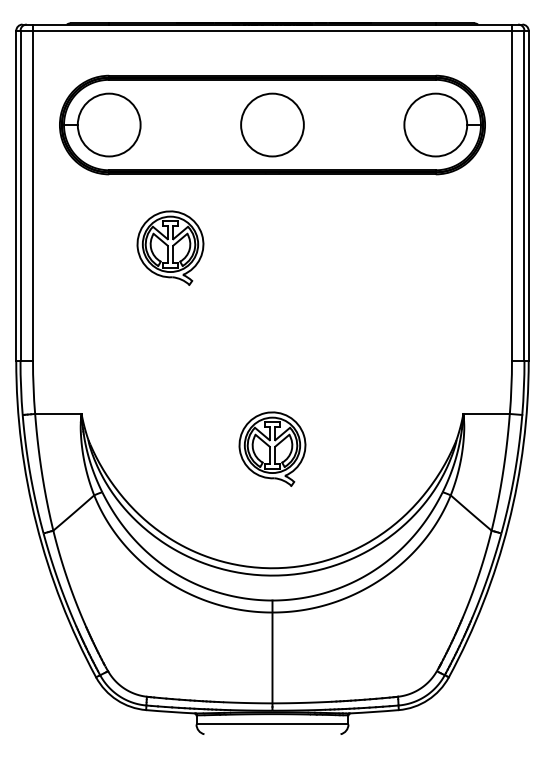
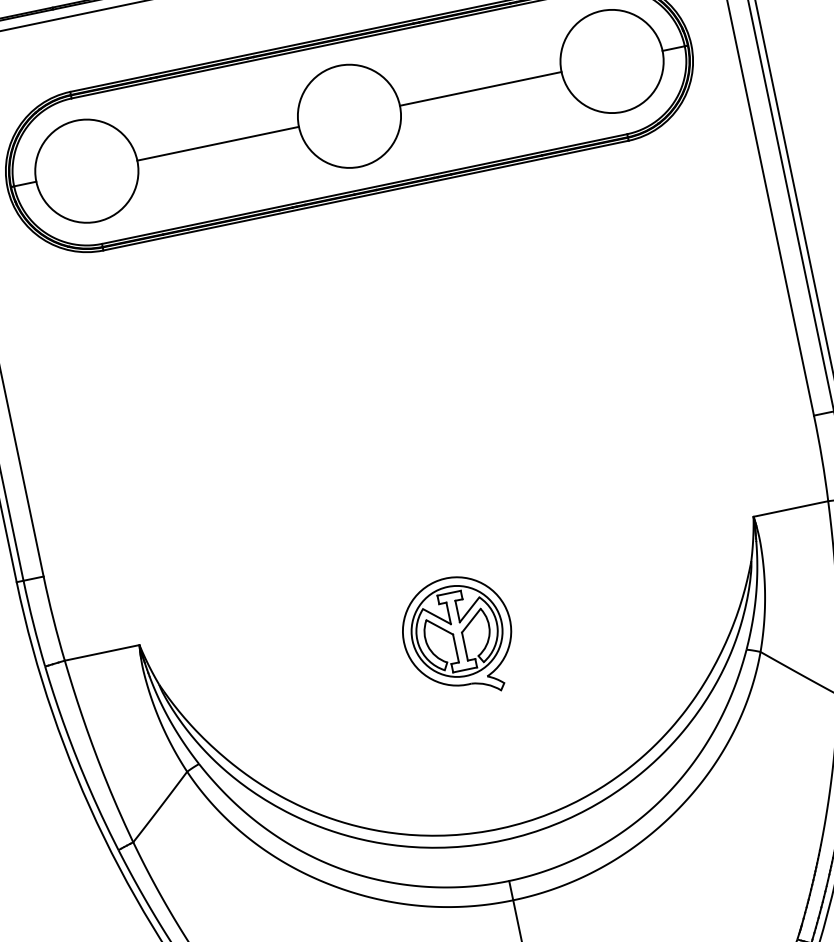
line: (190, 125) -> (217, 144), added
line: (353, 125) -> (479, 89), added
part: (170, 247) -> (226, 347), removed

